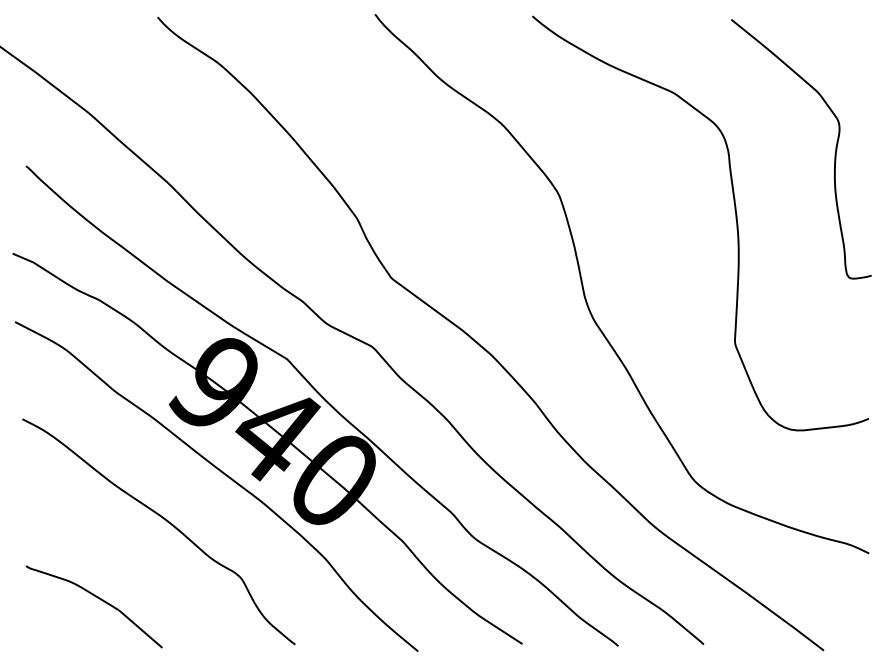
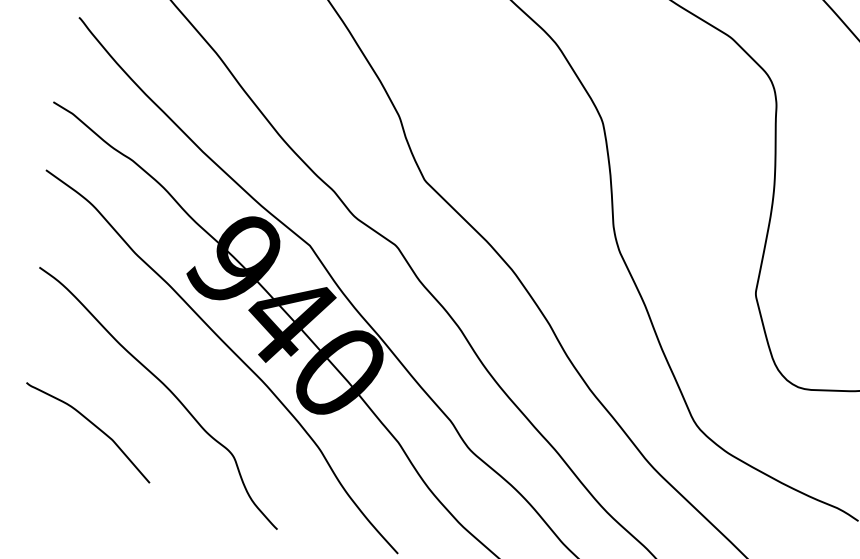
curve: (97, 598) -> (92, 424), moved

